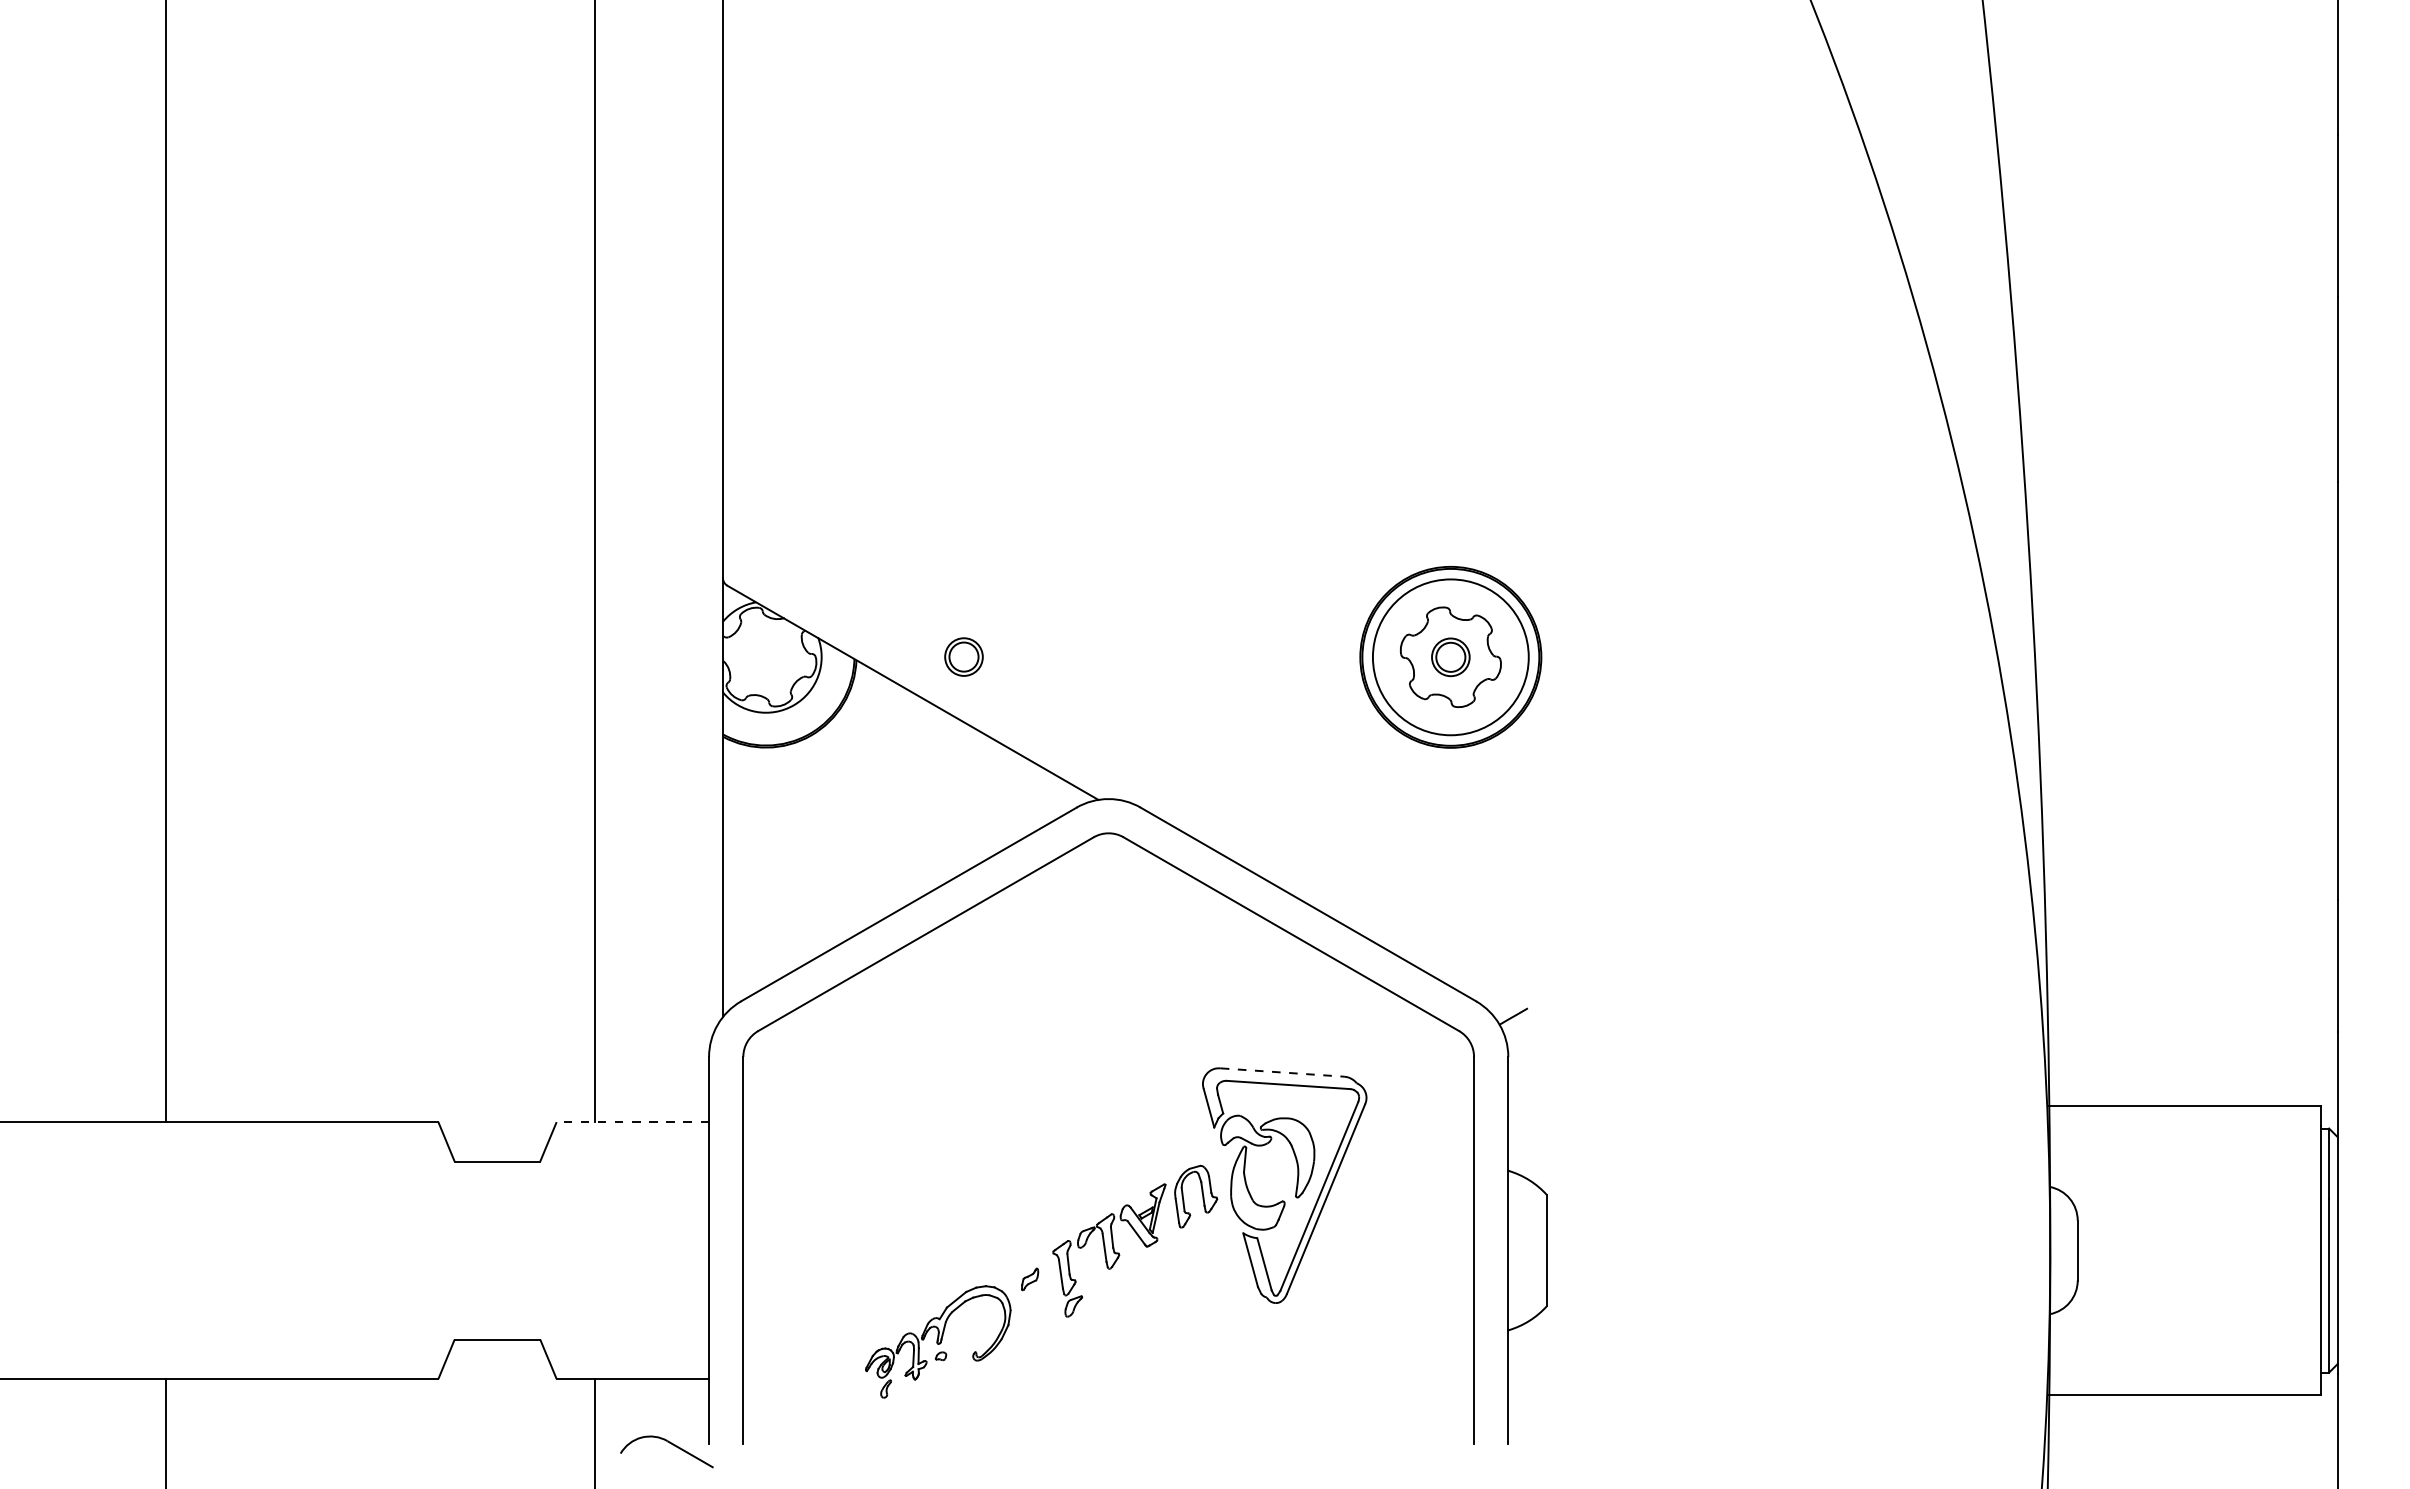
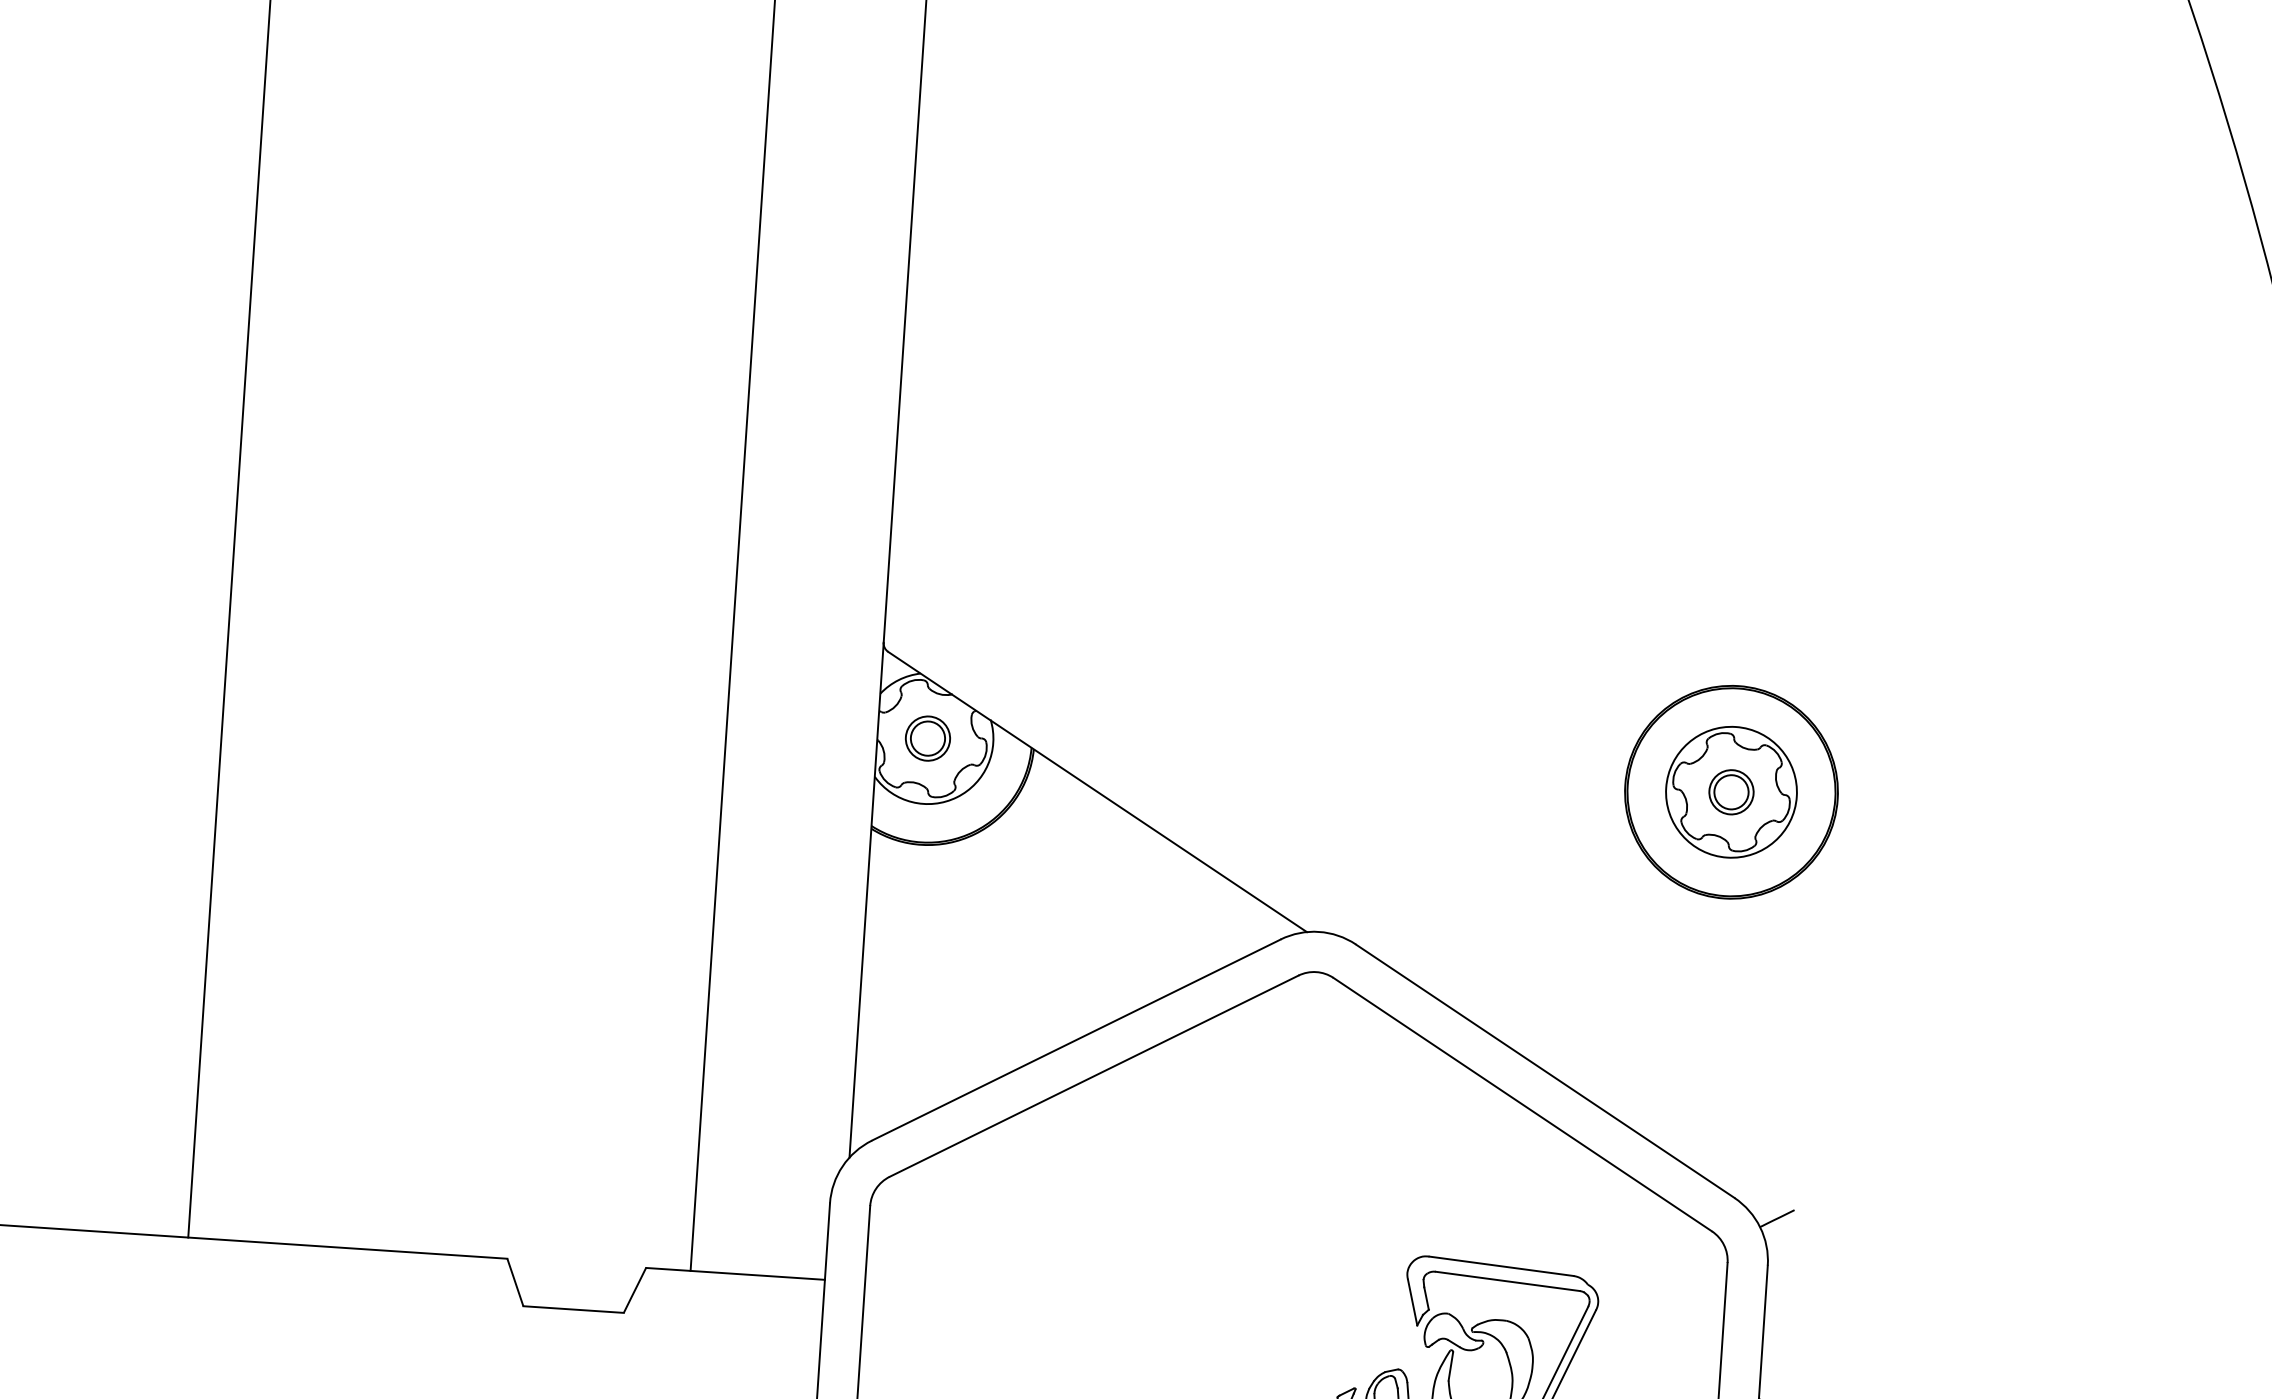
part: (963, 656) -> (927, 737), moved
circle: (1450, 657) -> (1731, 792), size x0.71
line: (1282, 1072) -> (1501, 1266), dashed -> solid
line: (632, 1122) -> (735, 1274), dashed -> solid

